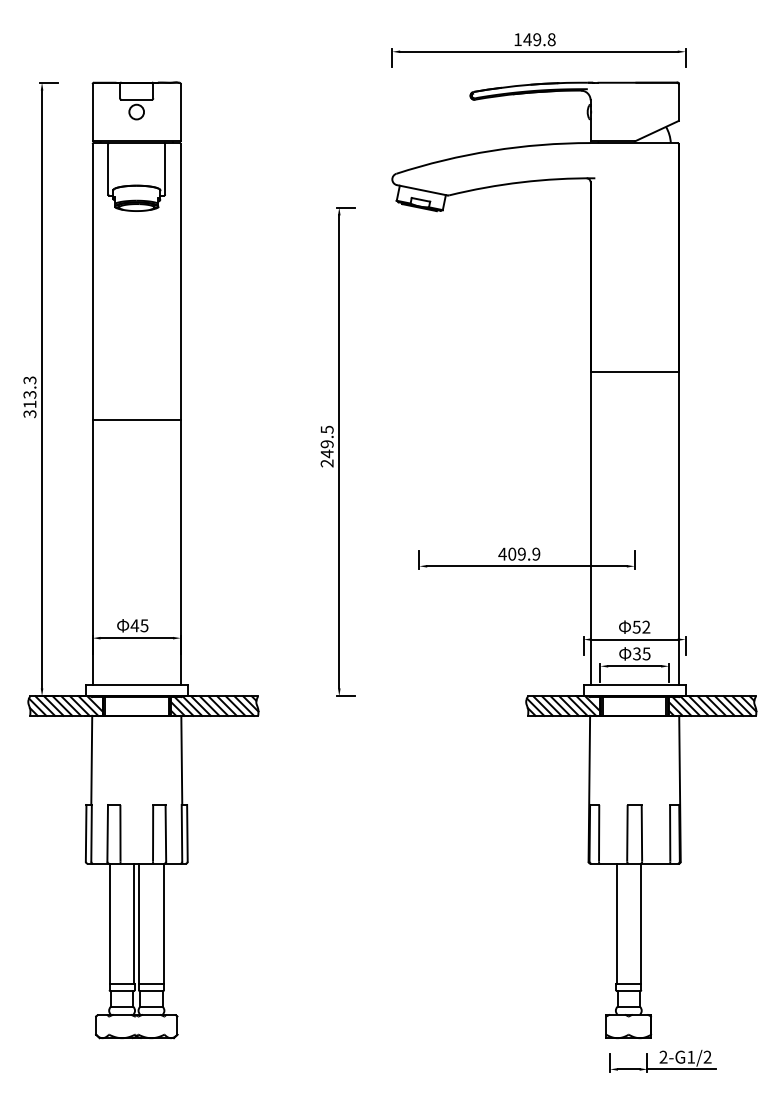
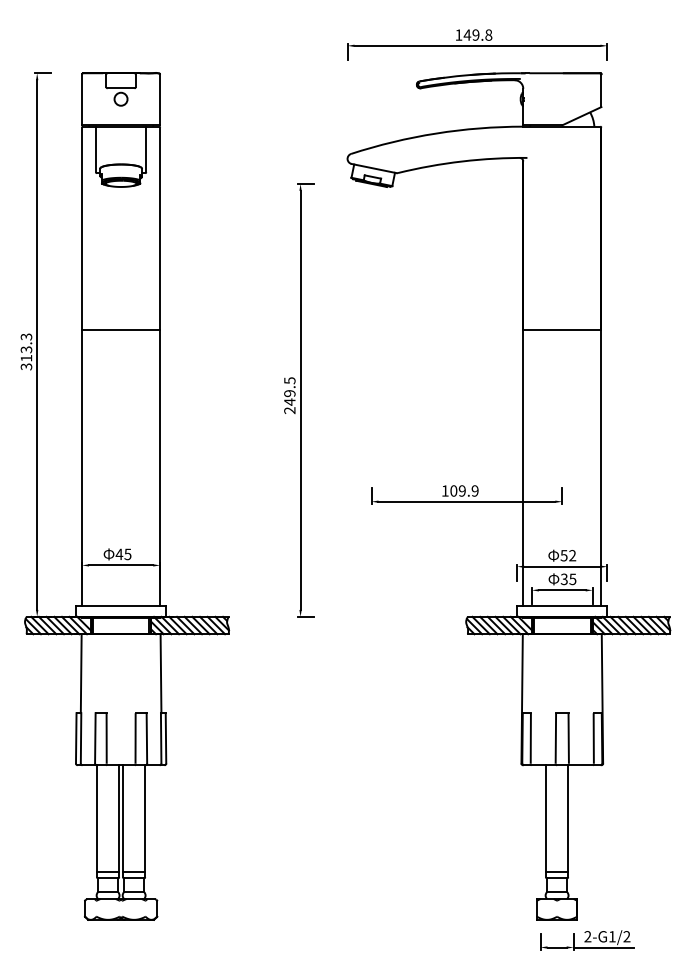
line: (136, 420) -> (120, 330), moved
text: (502, 553) -> (445, 490), 409.9 -> 109.9

